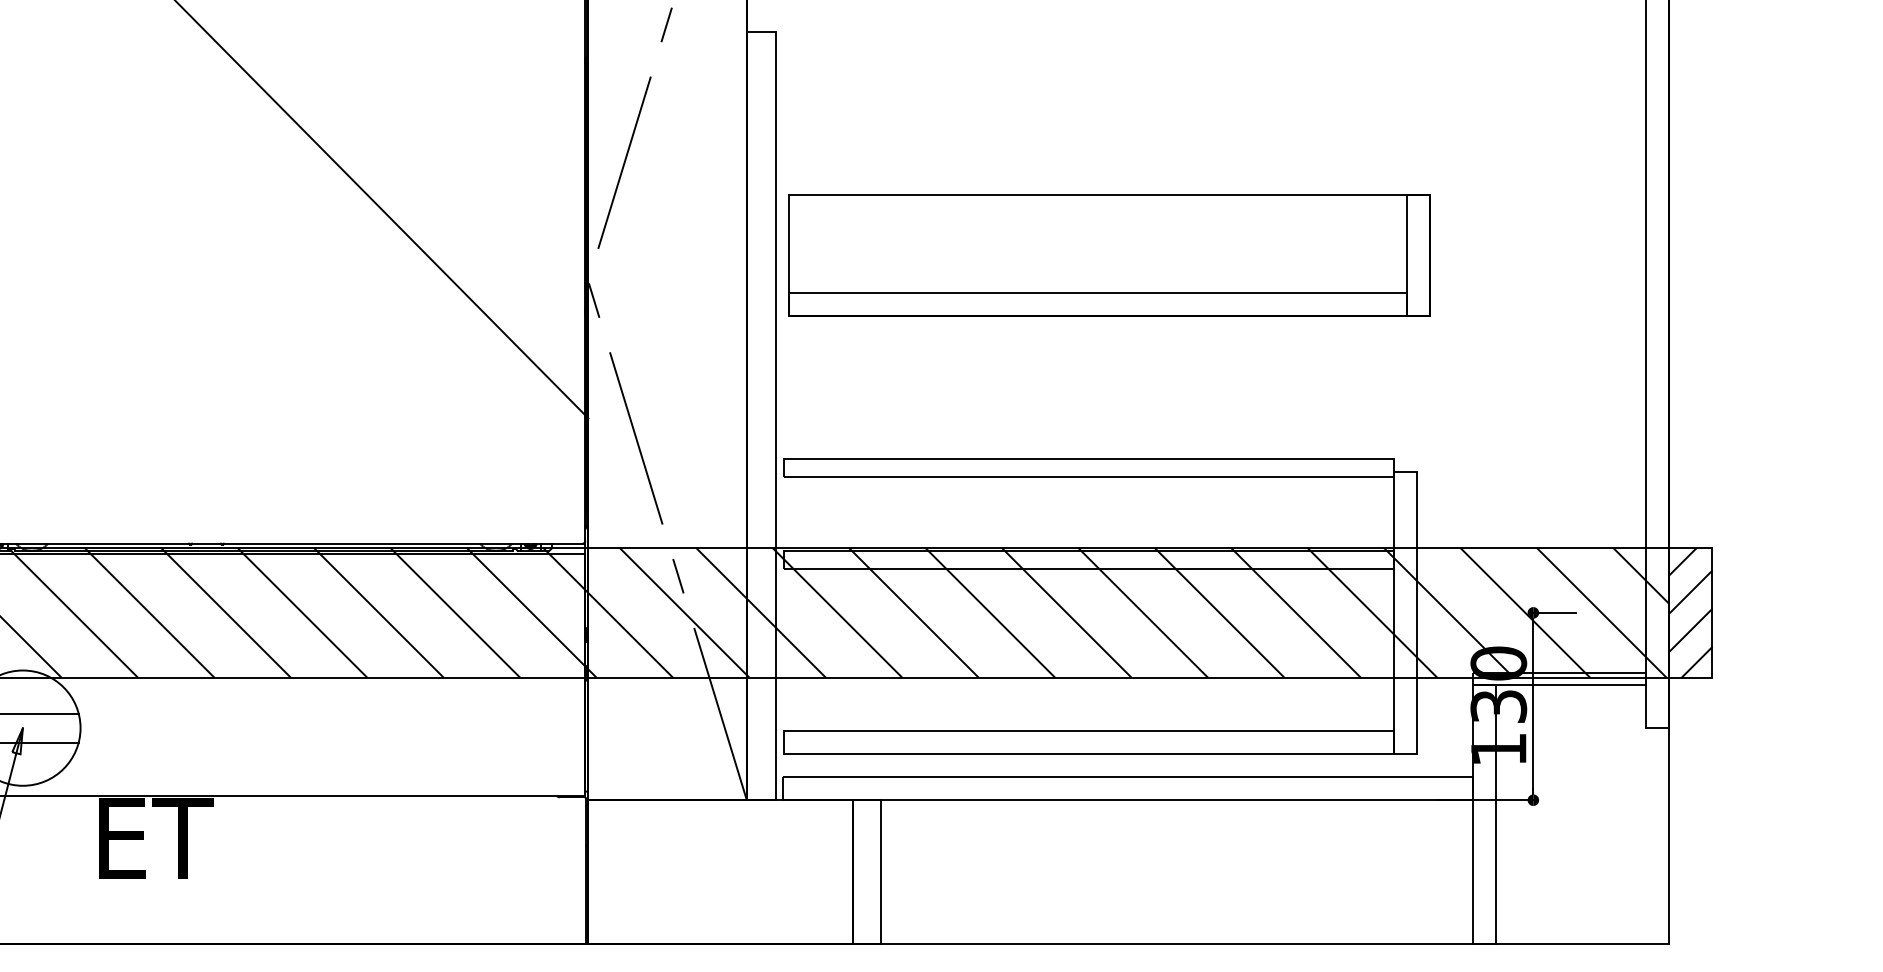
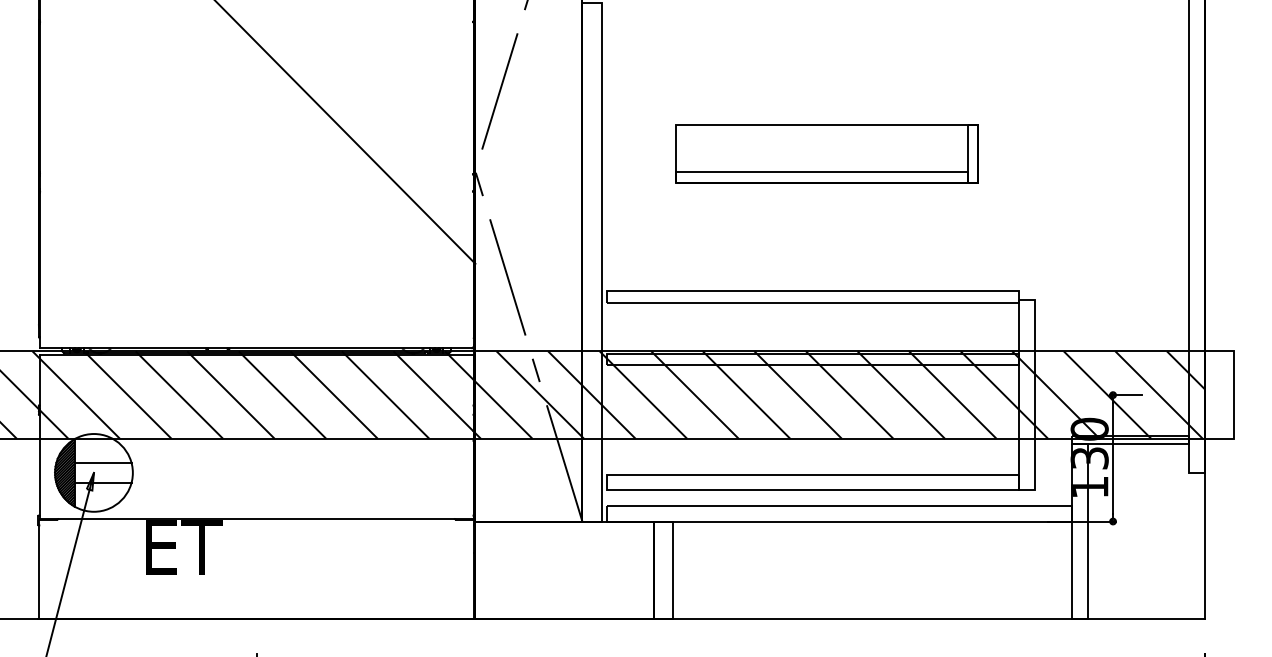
part: (1108, 254) -> (826, 153), size x0.7
hatch: (1689, 611) -> (1218, 394), removed

